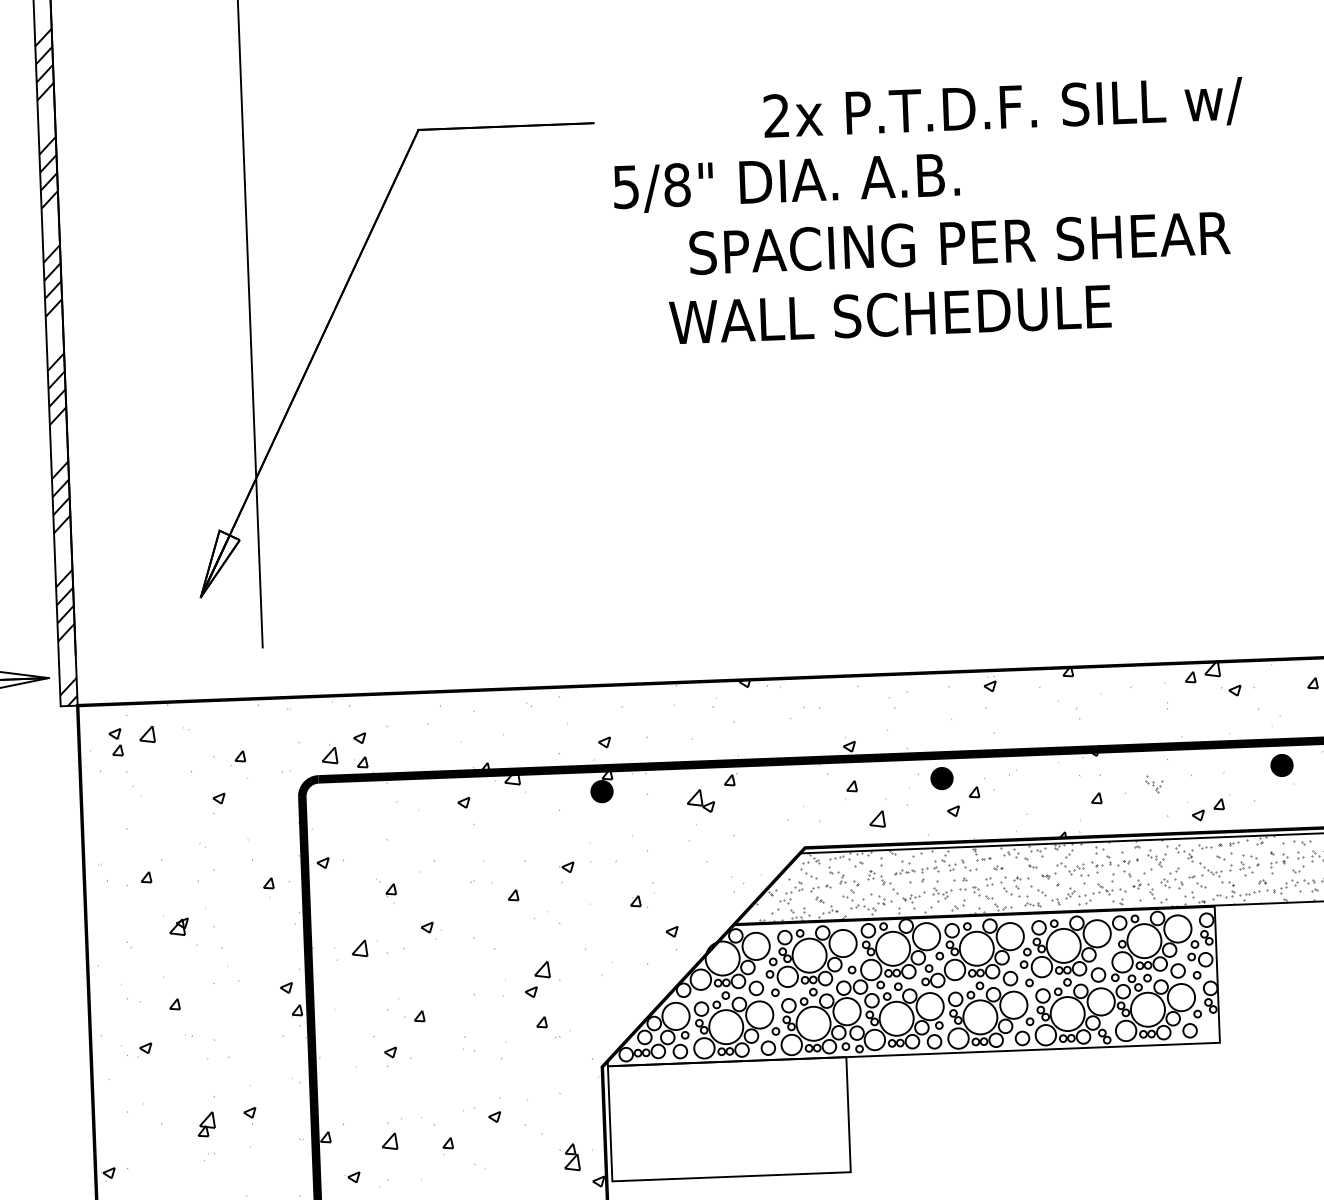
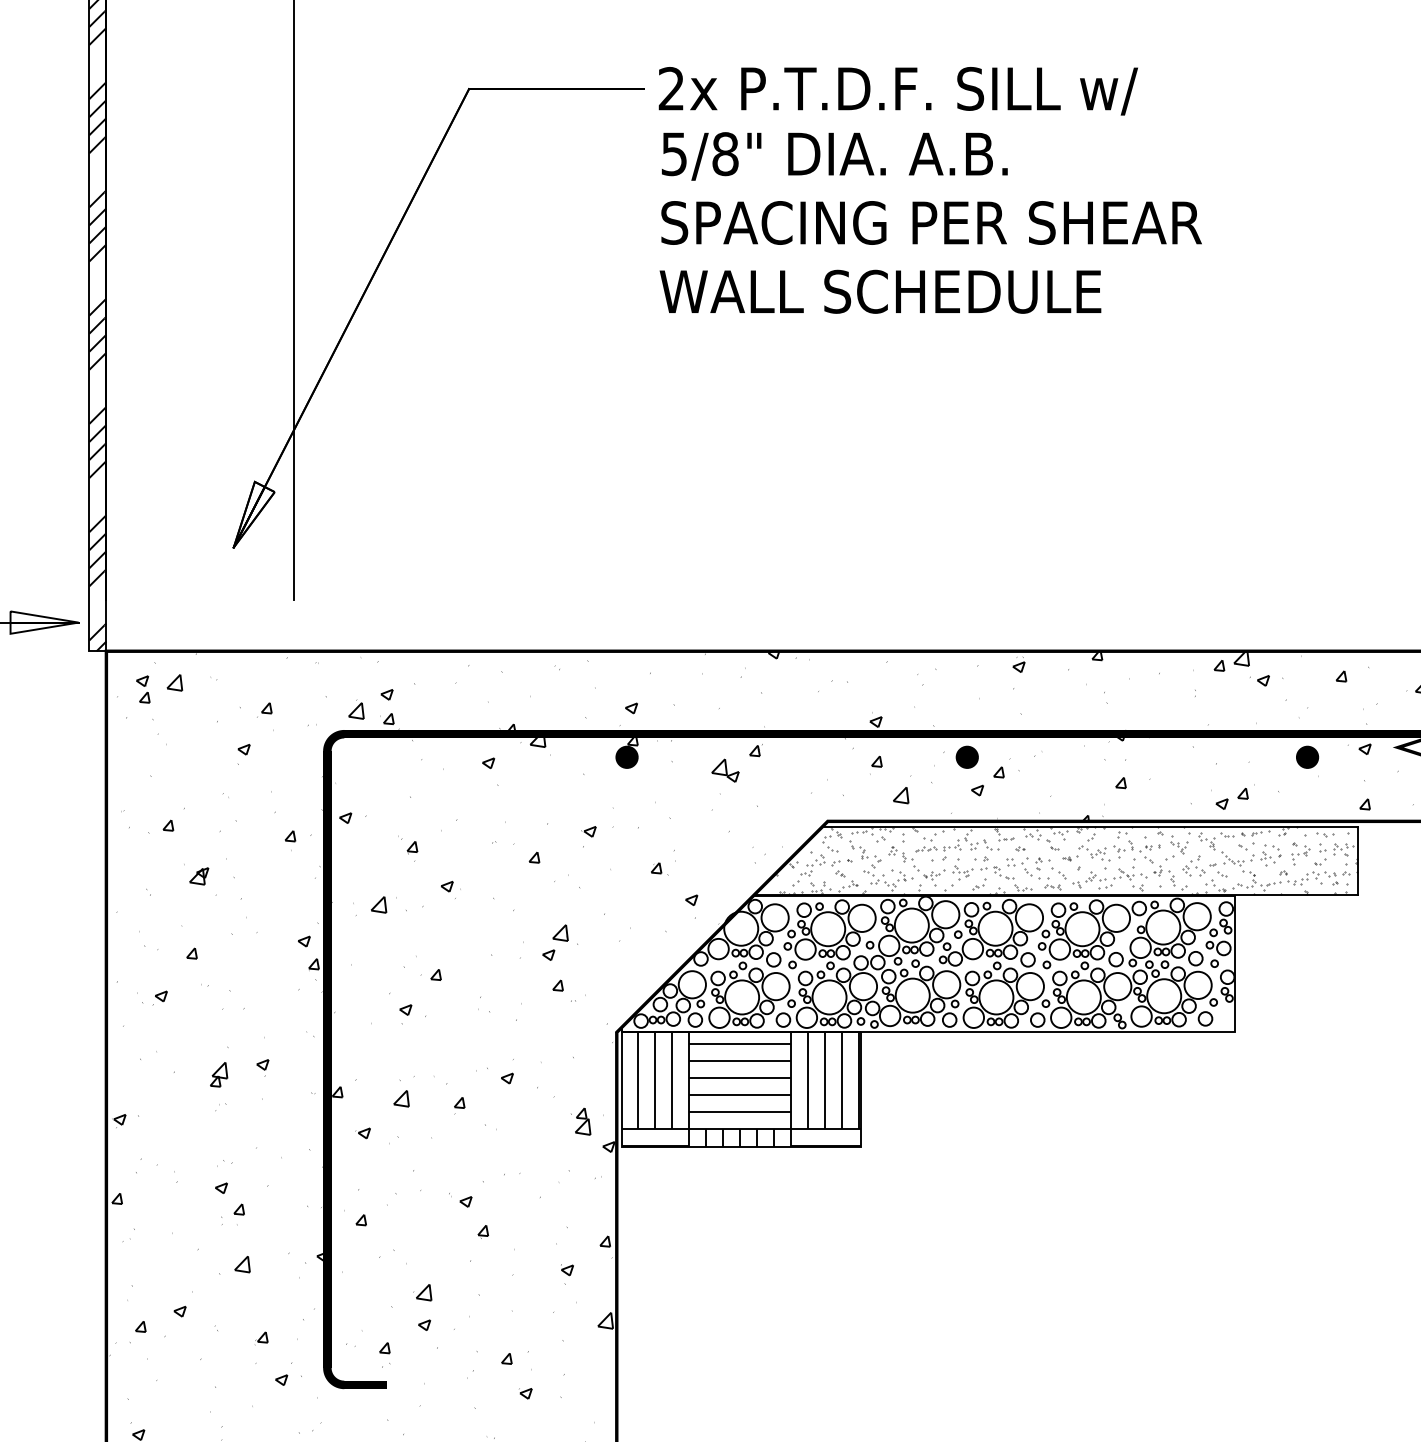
text: (1002, 109) -> (897, 91), moved
text: (959, 242) -> (931, 222), moved
text: (890, 314) -> (880, 291), moved
part: (1154, 783) -> (1179, 770), removed
hatch: (729, 1119) -> (741, 1089), added

